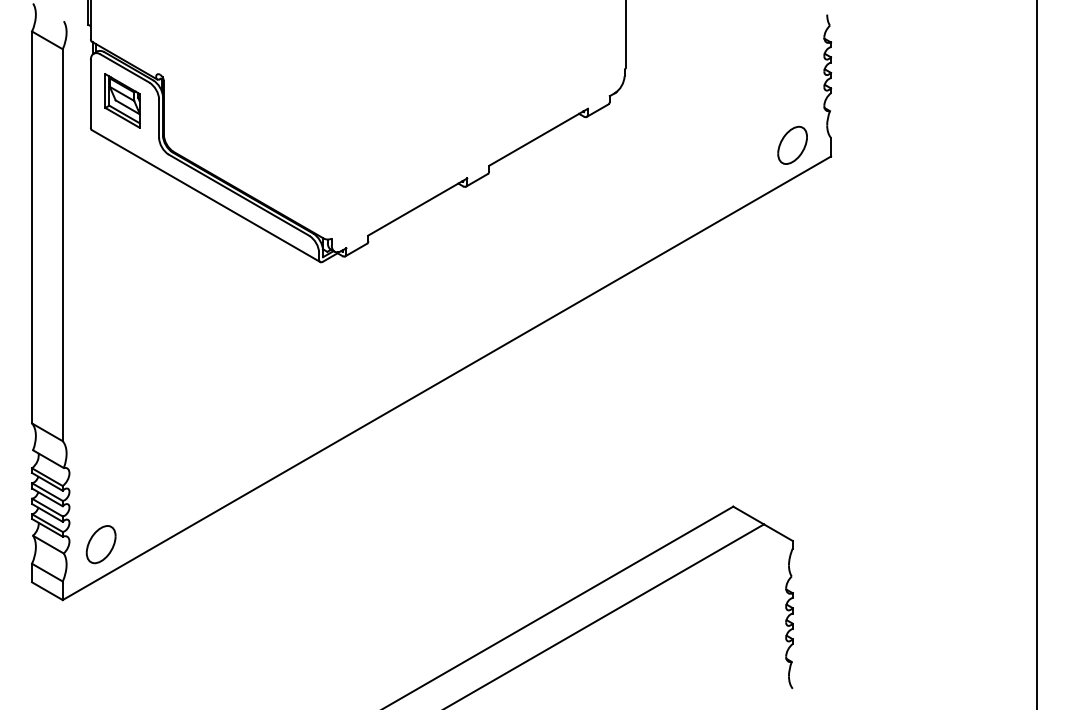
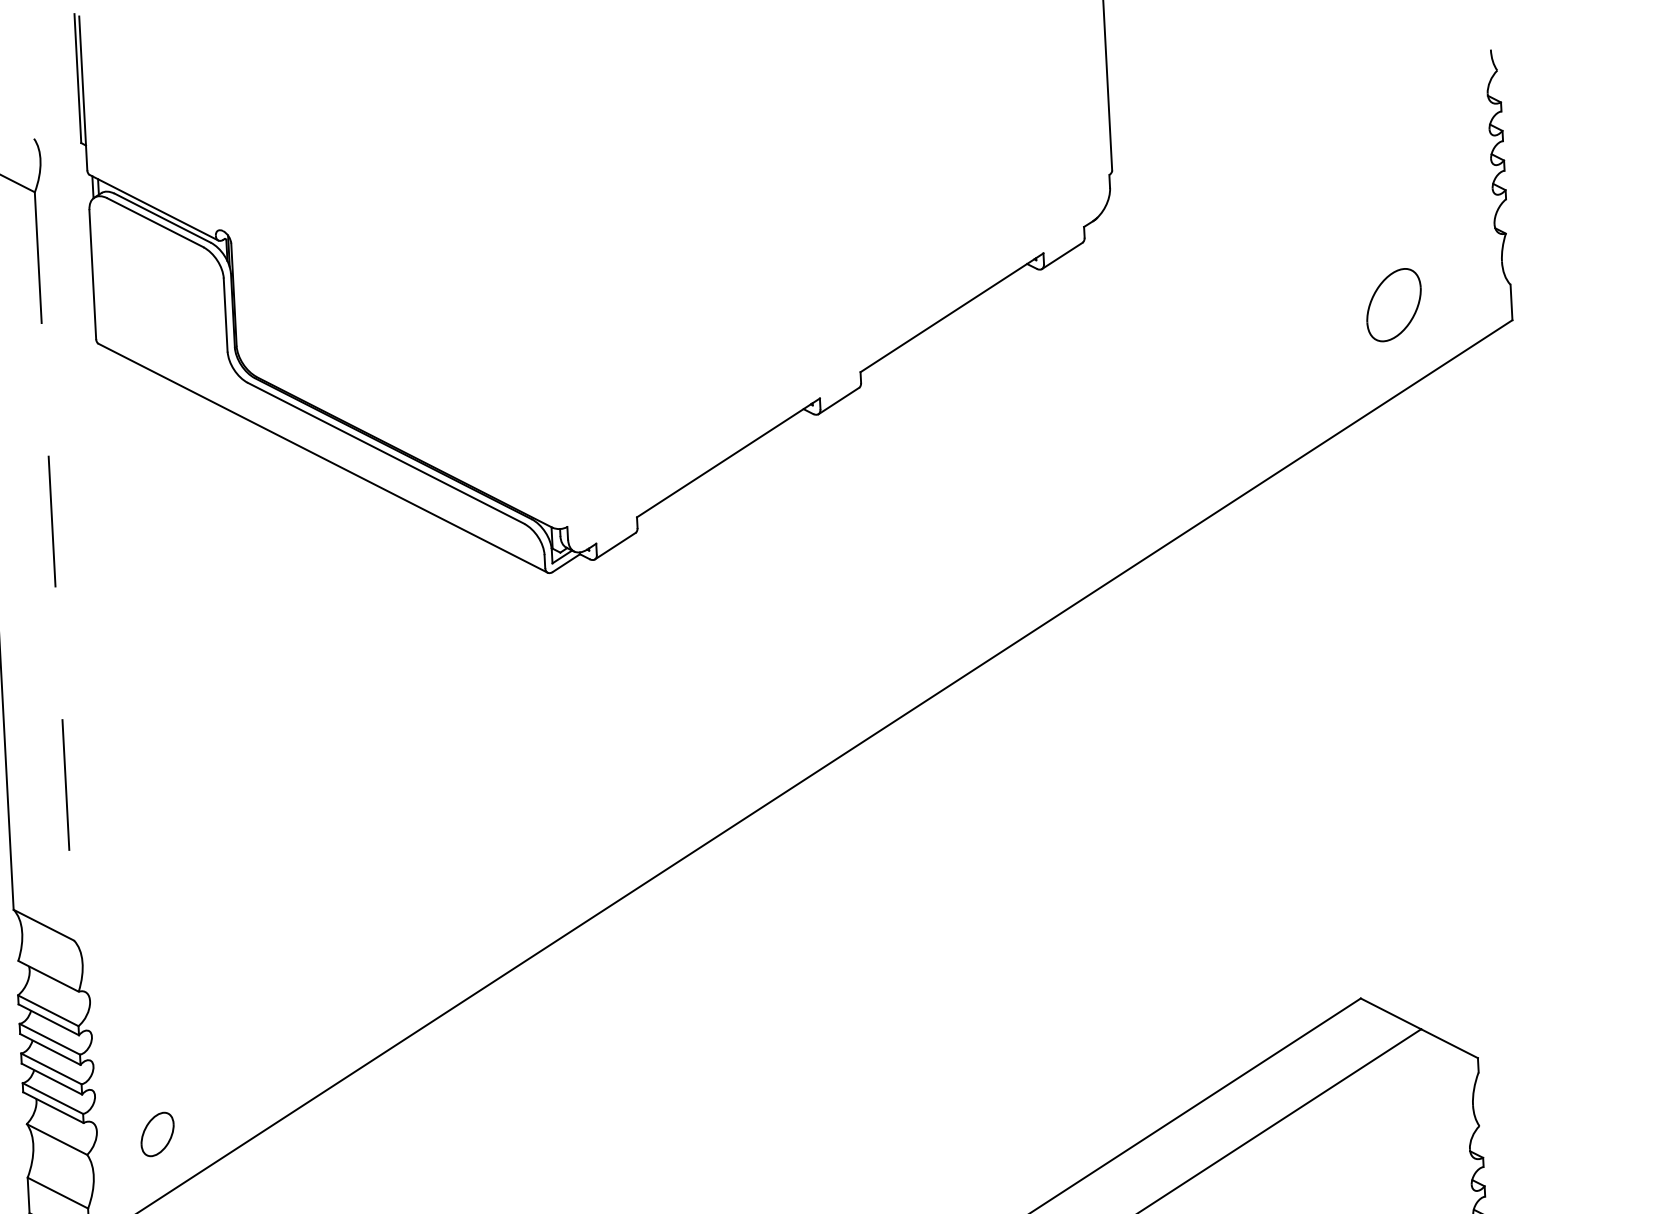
part: (122, 100) -> (153, 284), removed
part: (792, 144) -> (1393, 303), moved
line: (62, 245) -> (53, 566), solid -> dashed
part: (100, 544) -> (156, 1134), size x0.6

